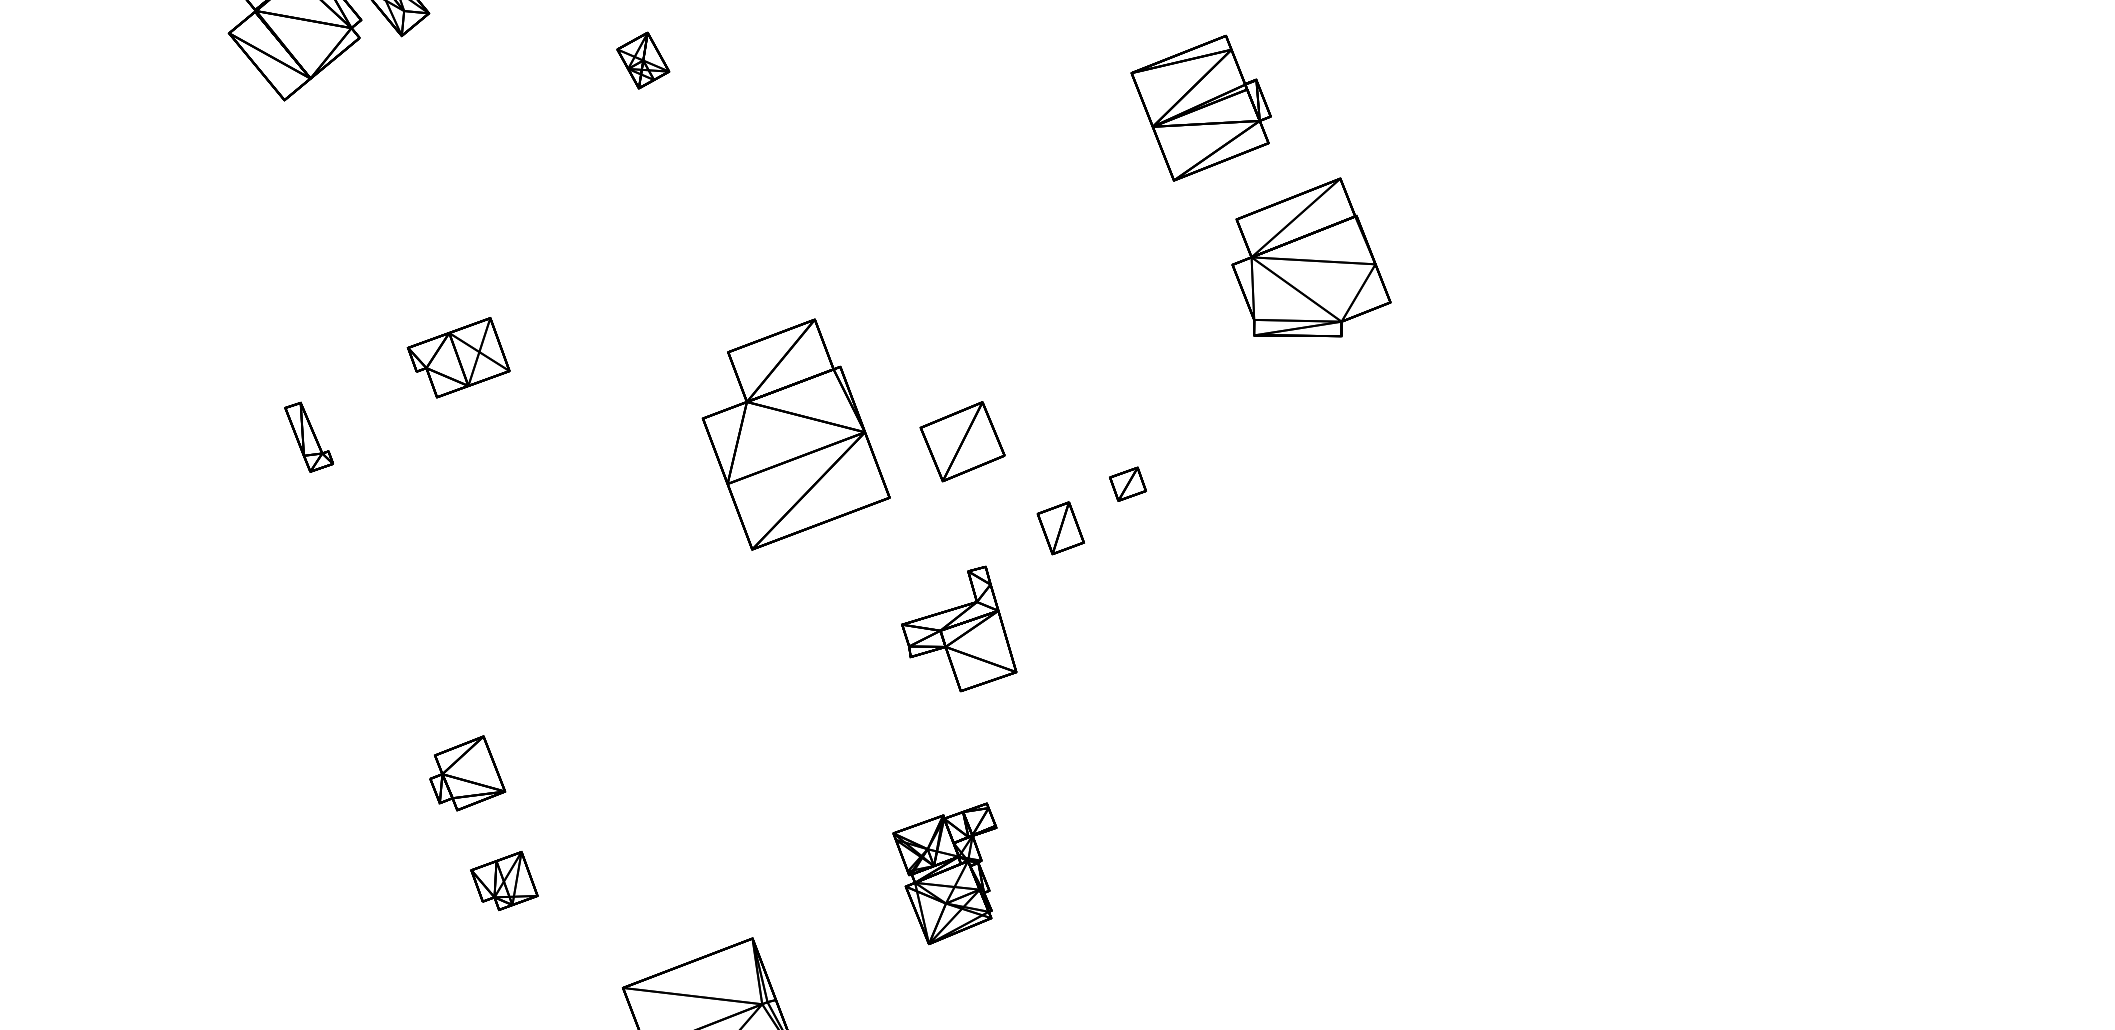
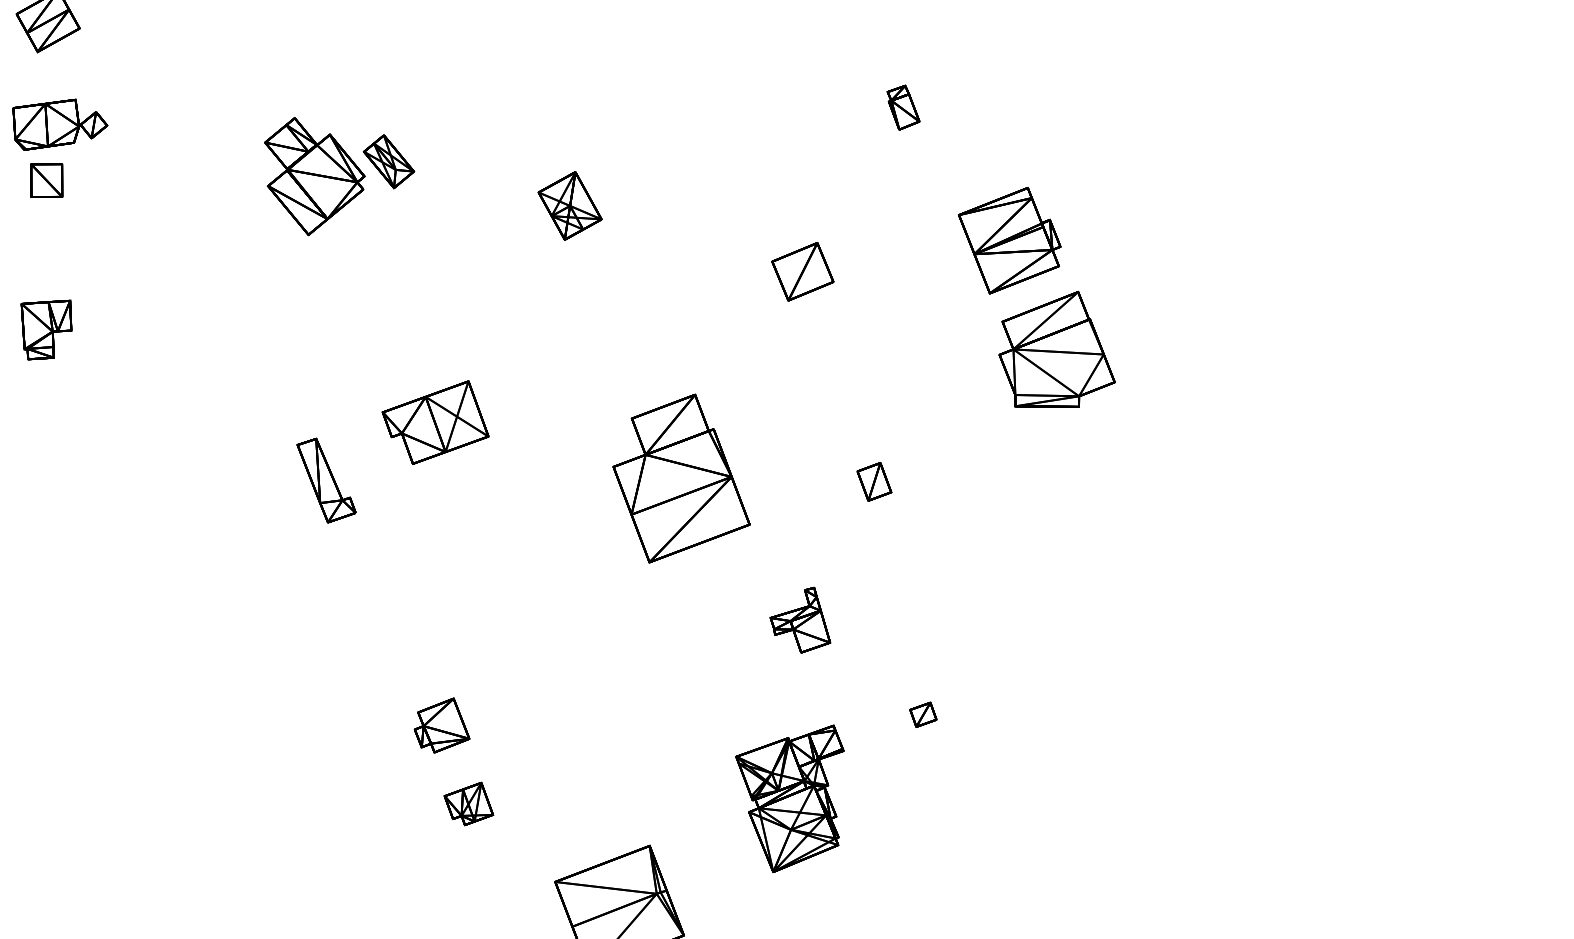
part: (642, 59) -> (569, 205), size x1.67
part: (1200, 107) -> (1009, 240), moved
part: (458, 357) -> (435, 422), size x1.43
part: (309, 437) -> (326, 480), size x1.67
part: (962, 441) -> (802, 271), moved
part: (1128, 483) -> (923, 714), moved
part: (1060, 527) -> (874, 481), moved
part: (959, 627) -> (800, 619), size x0.71
part: (944, 873) -> (789, 798), size x1.43

